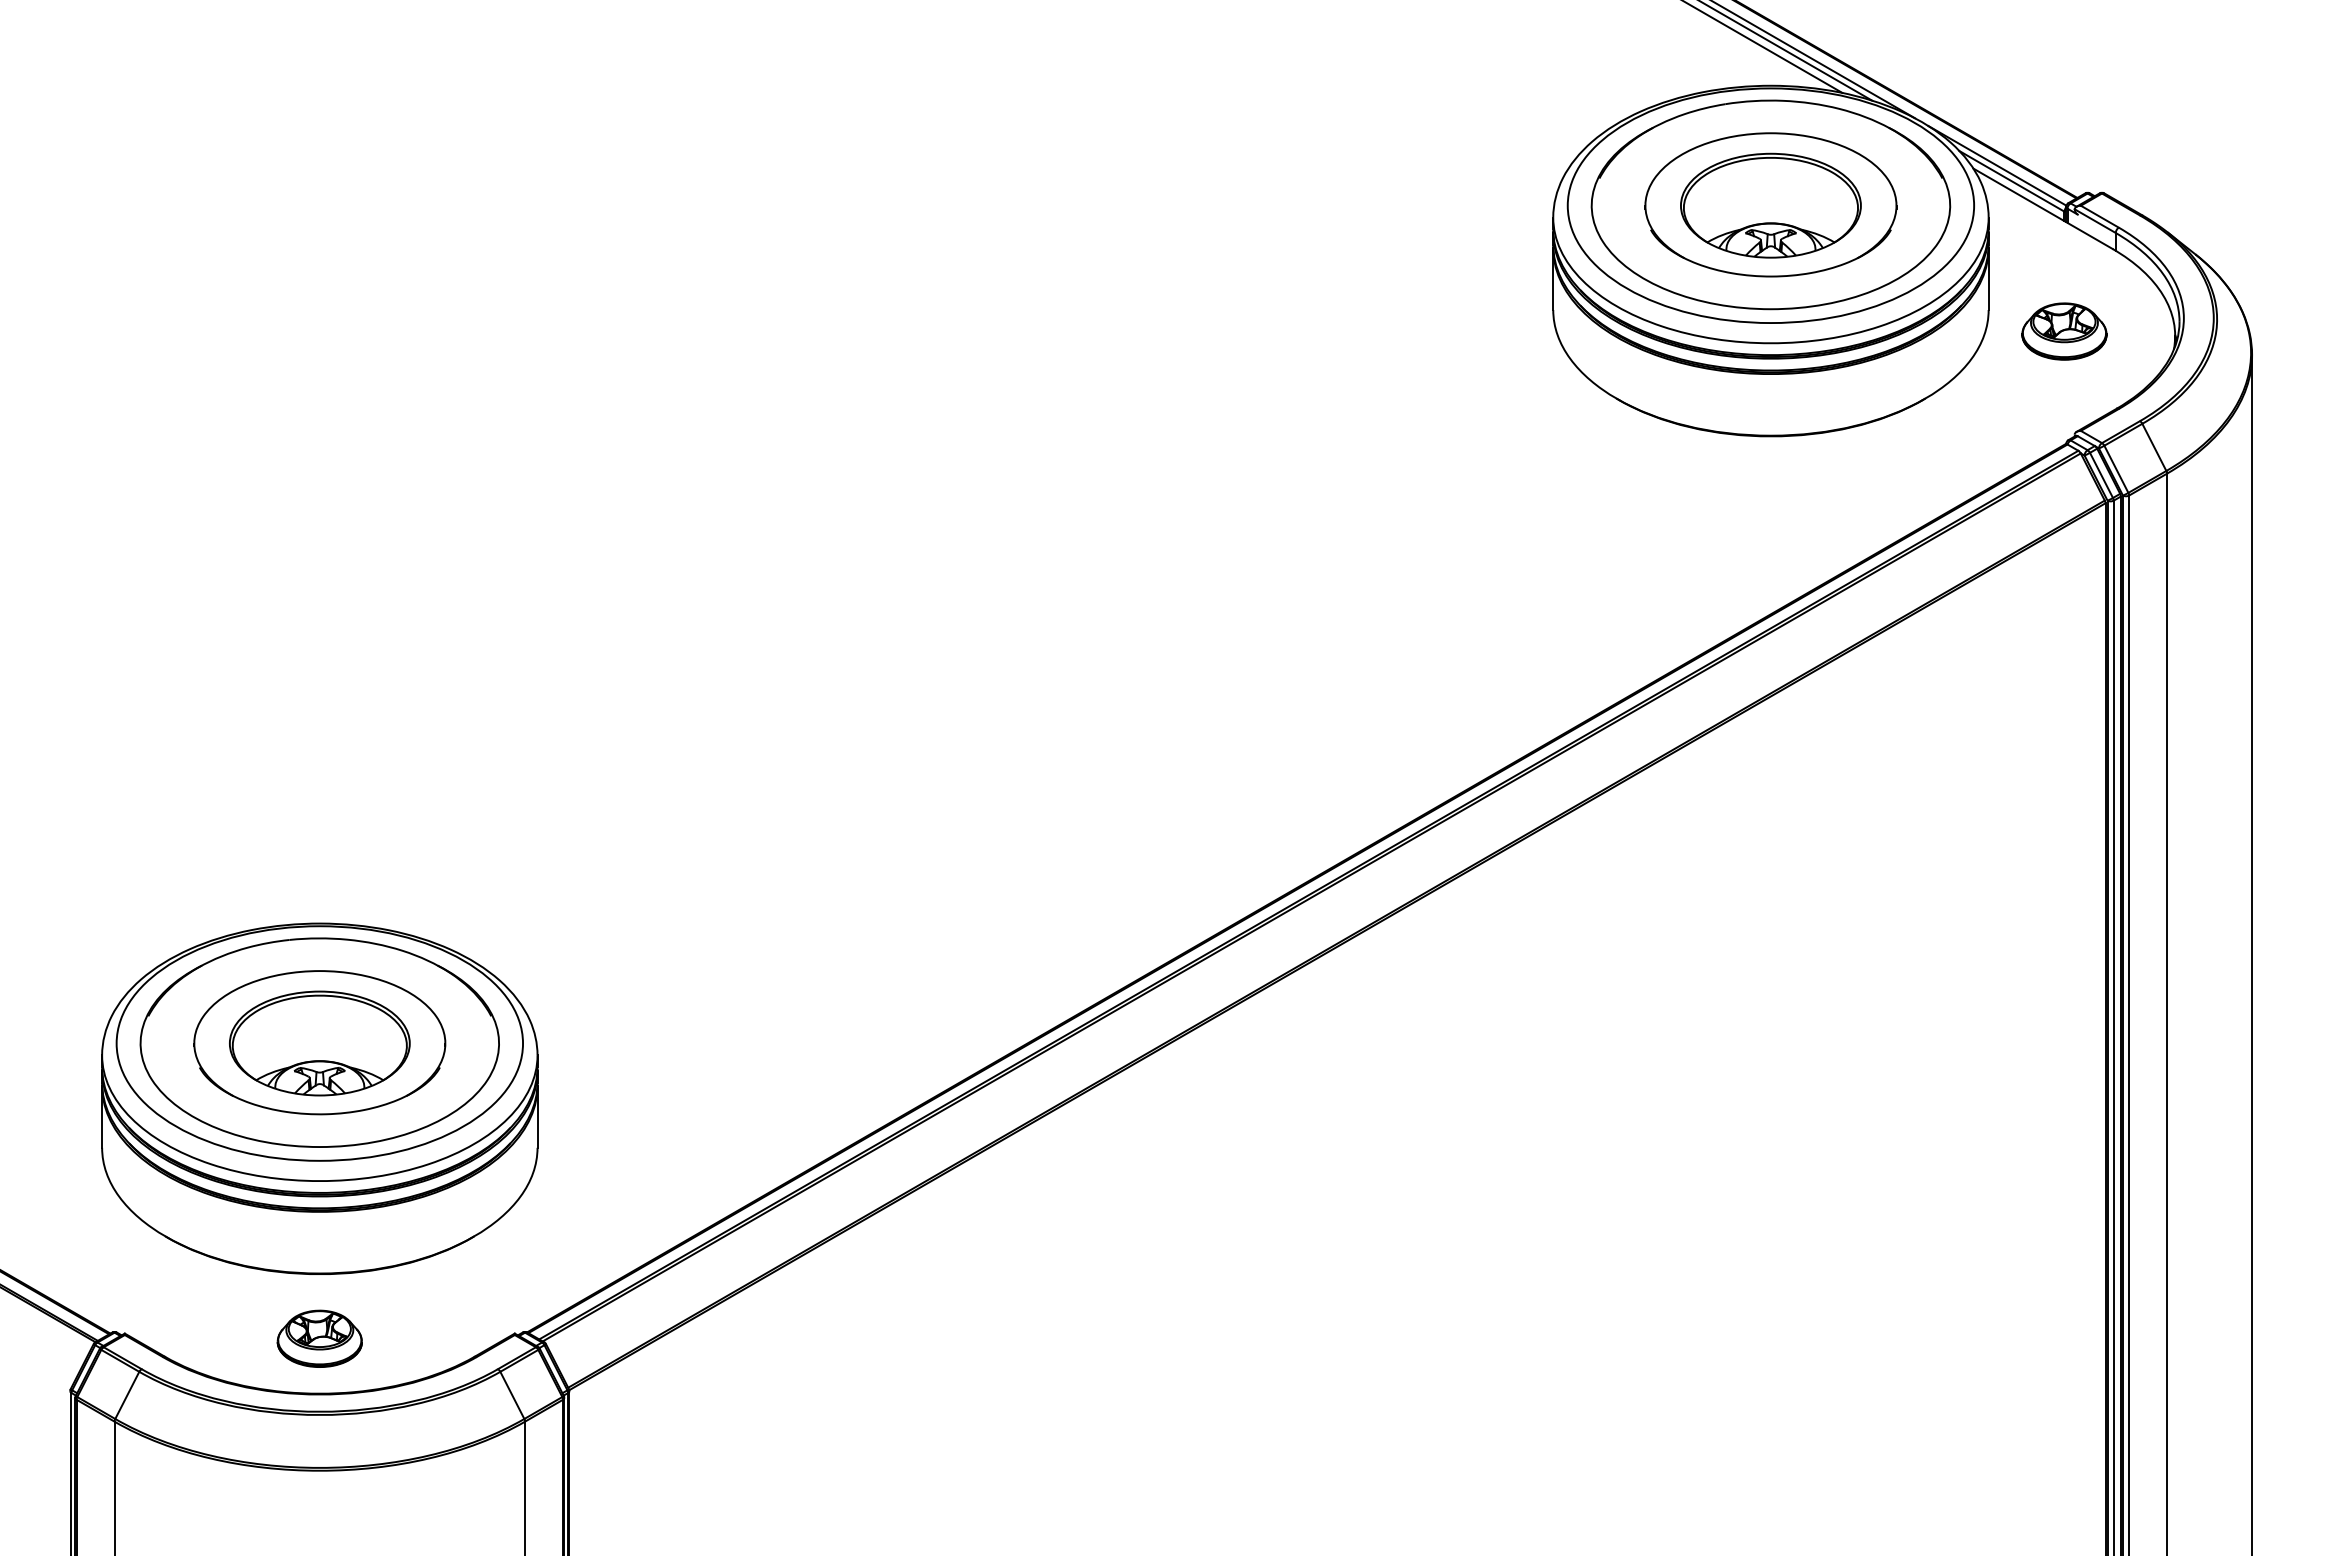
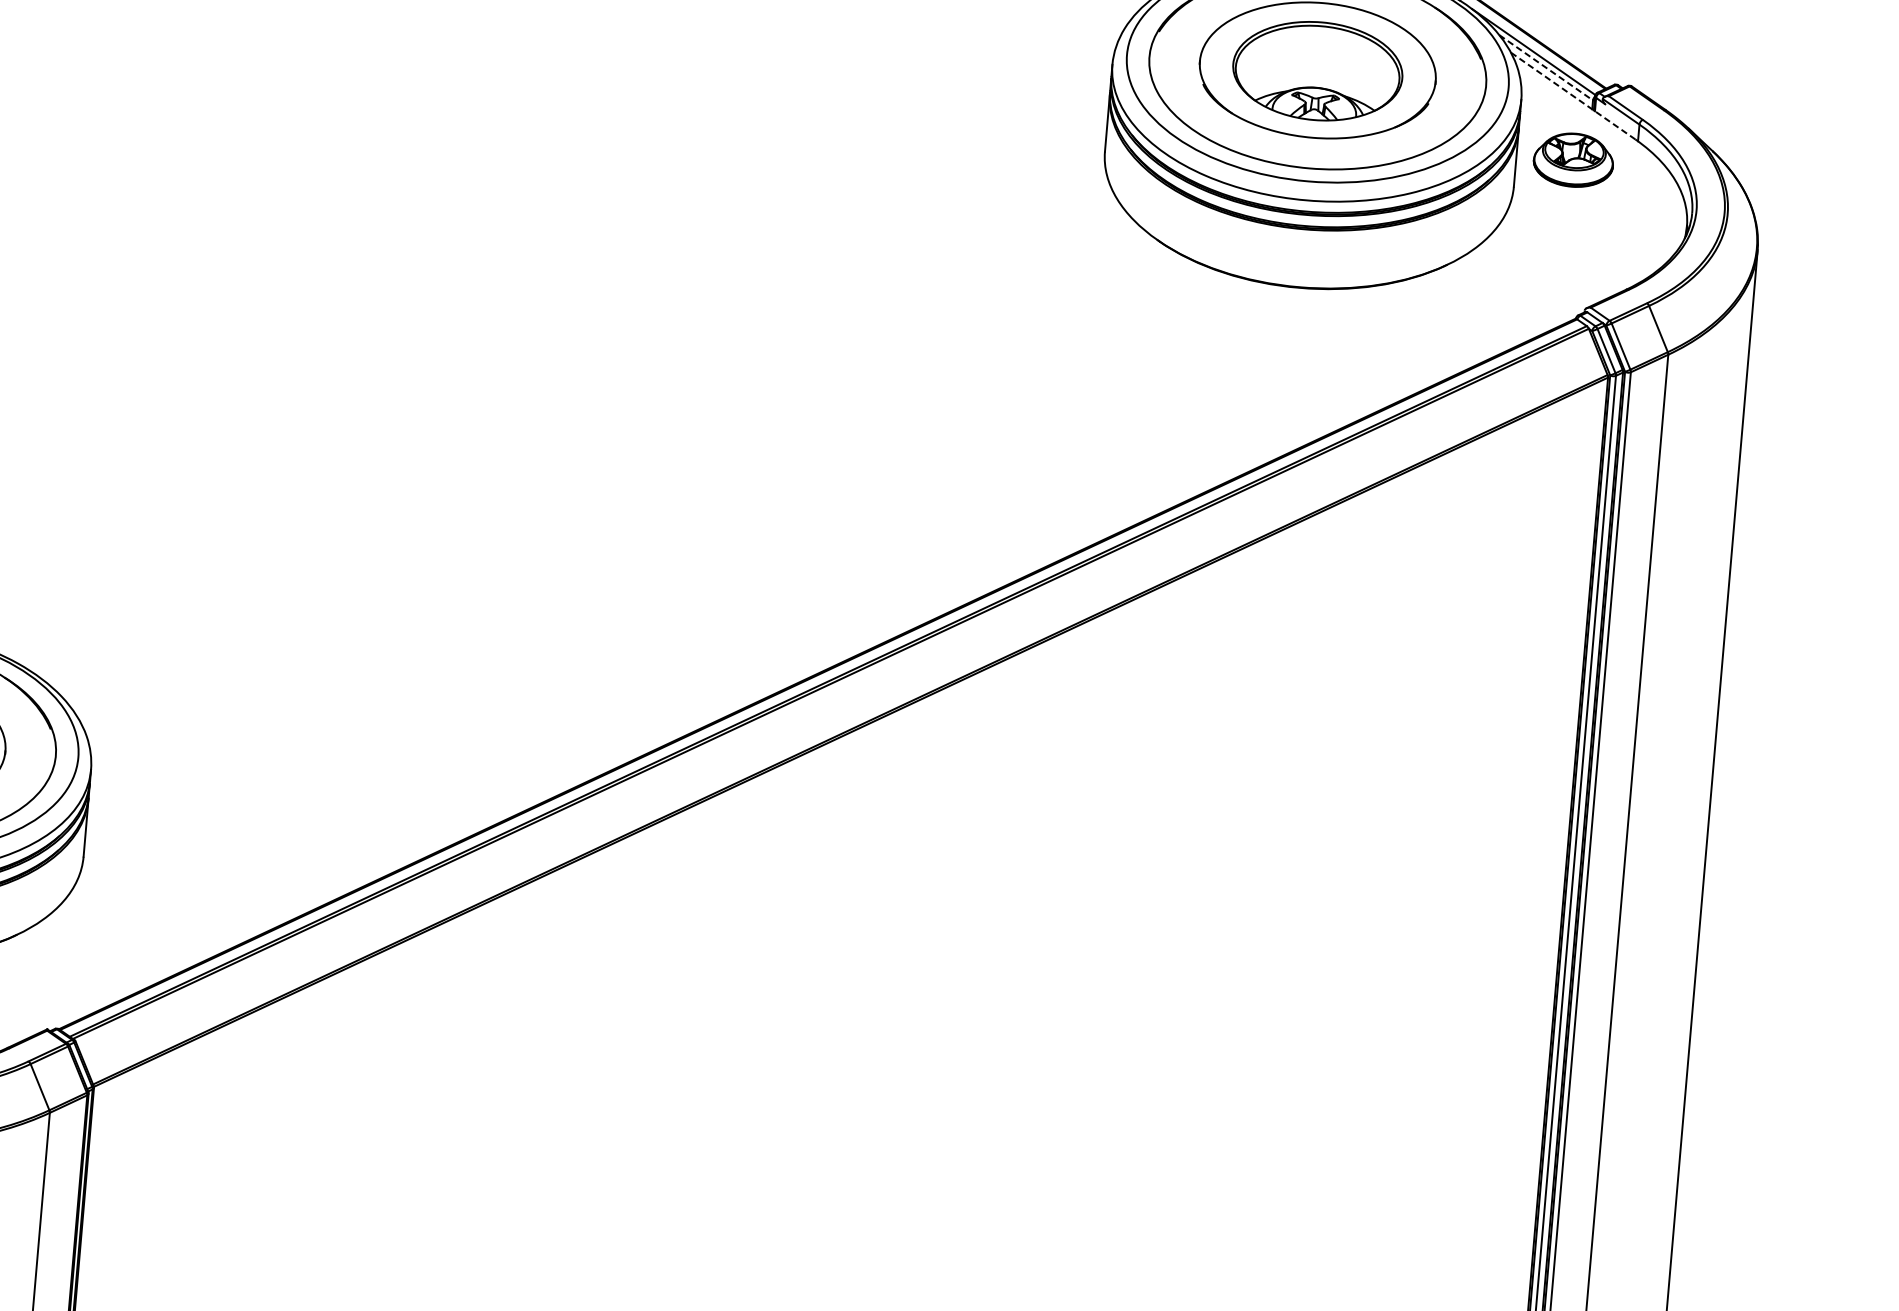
line: (2012, 181) -> (1546, 67), solid -> dashed
line: (2043, 209) -> (1573, 96), solid -> dashed
part: (2064, 331) -> (1573, 160), moved

